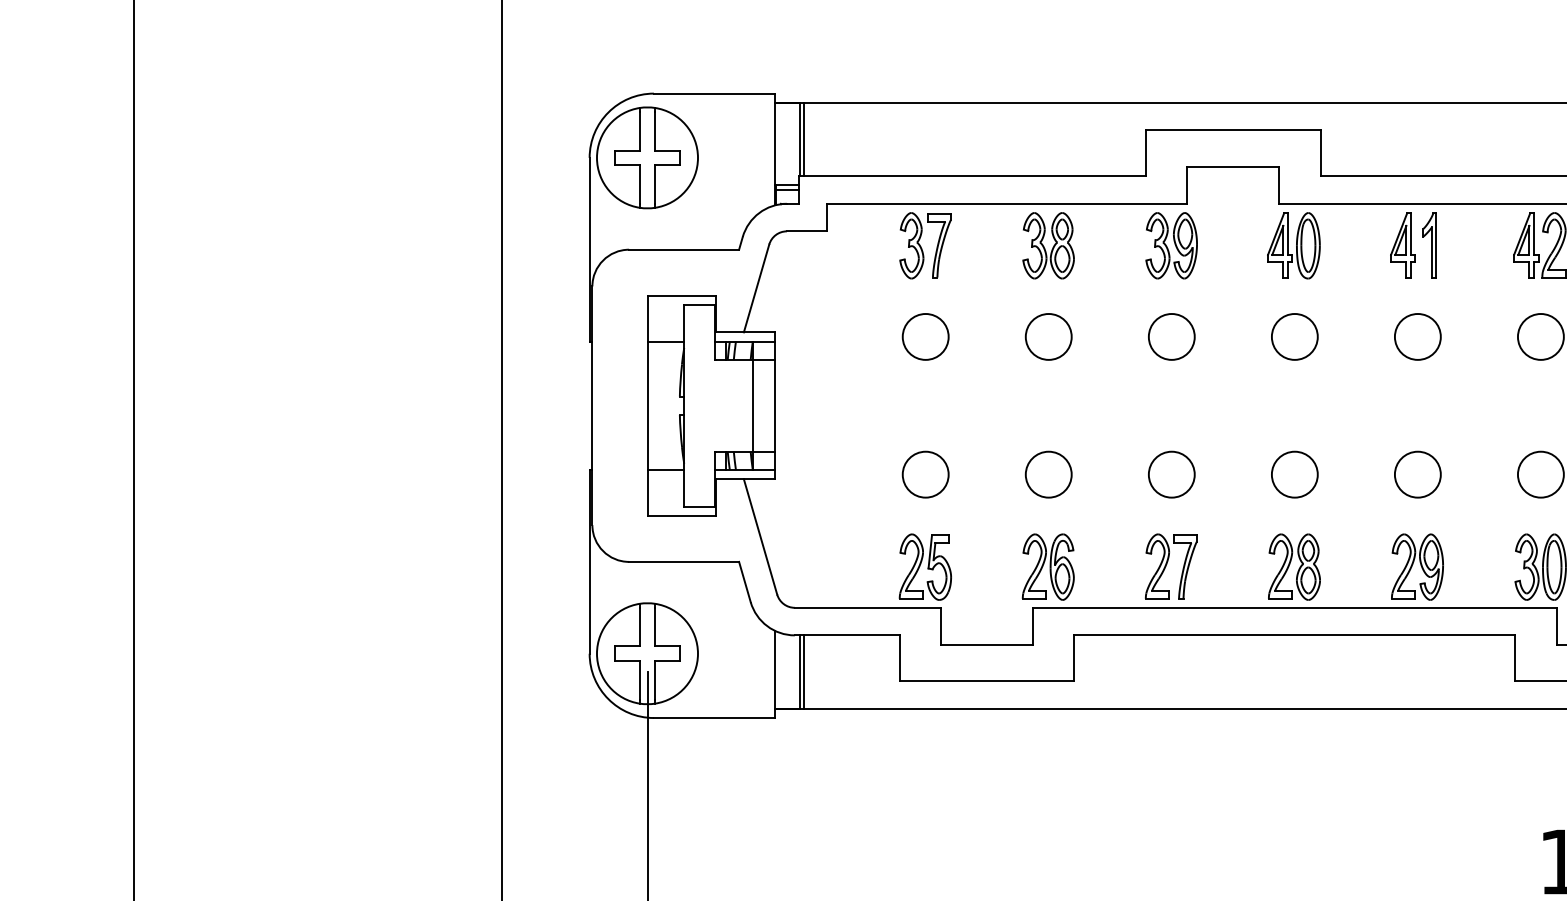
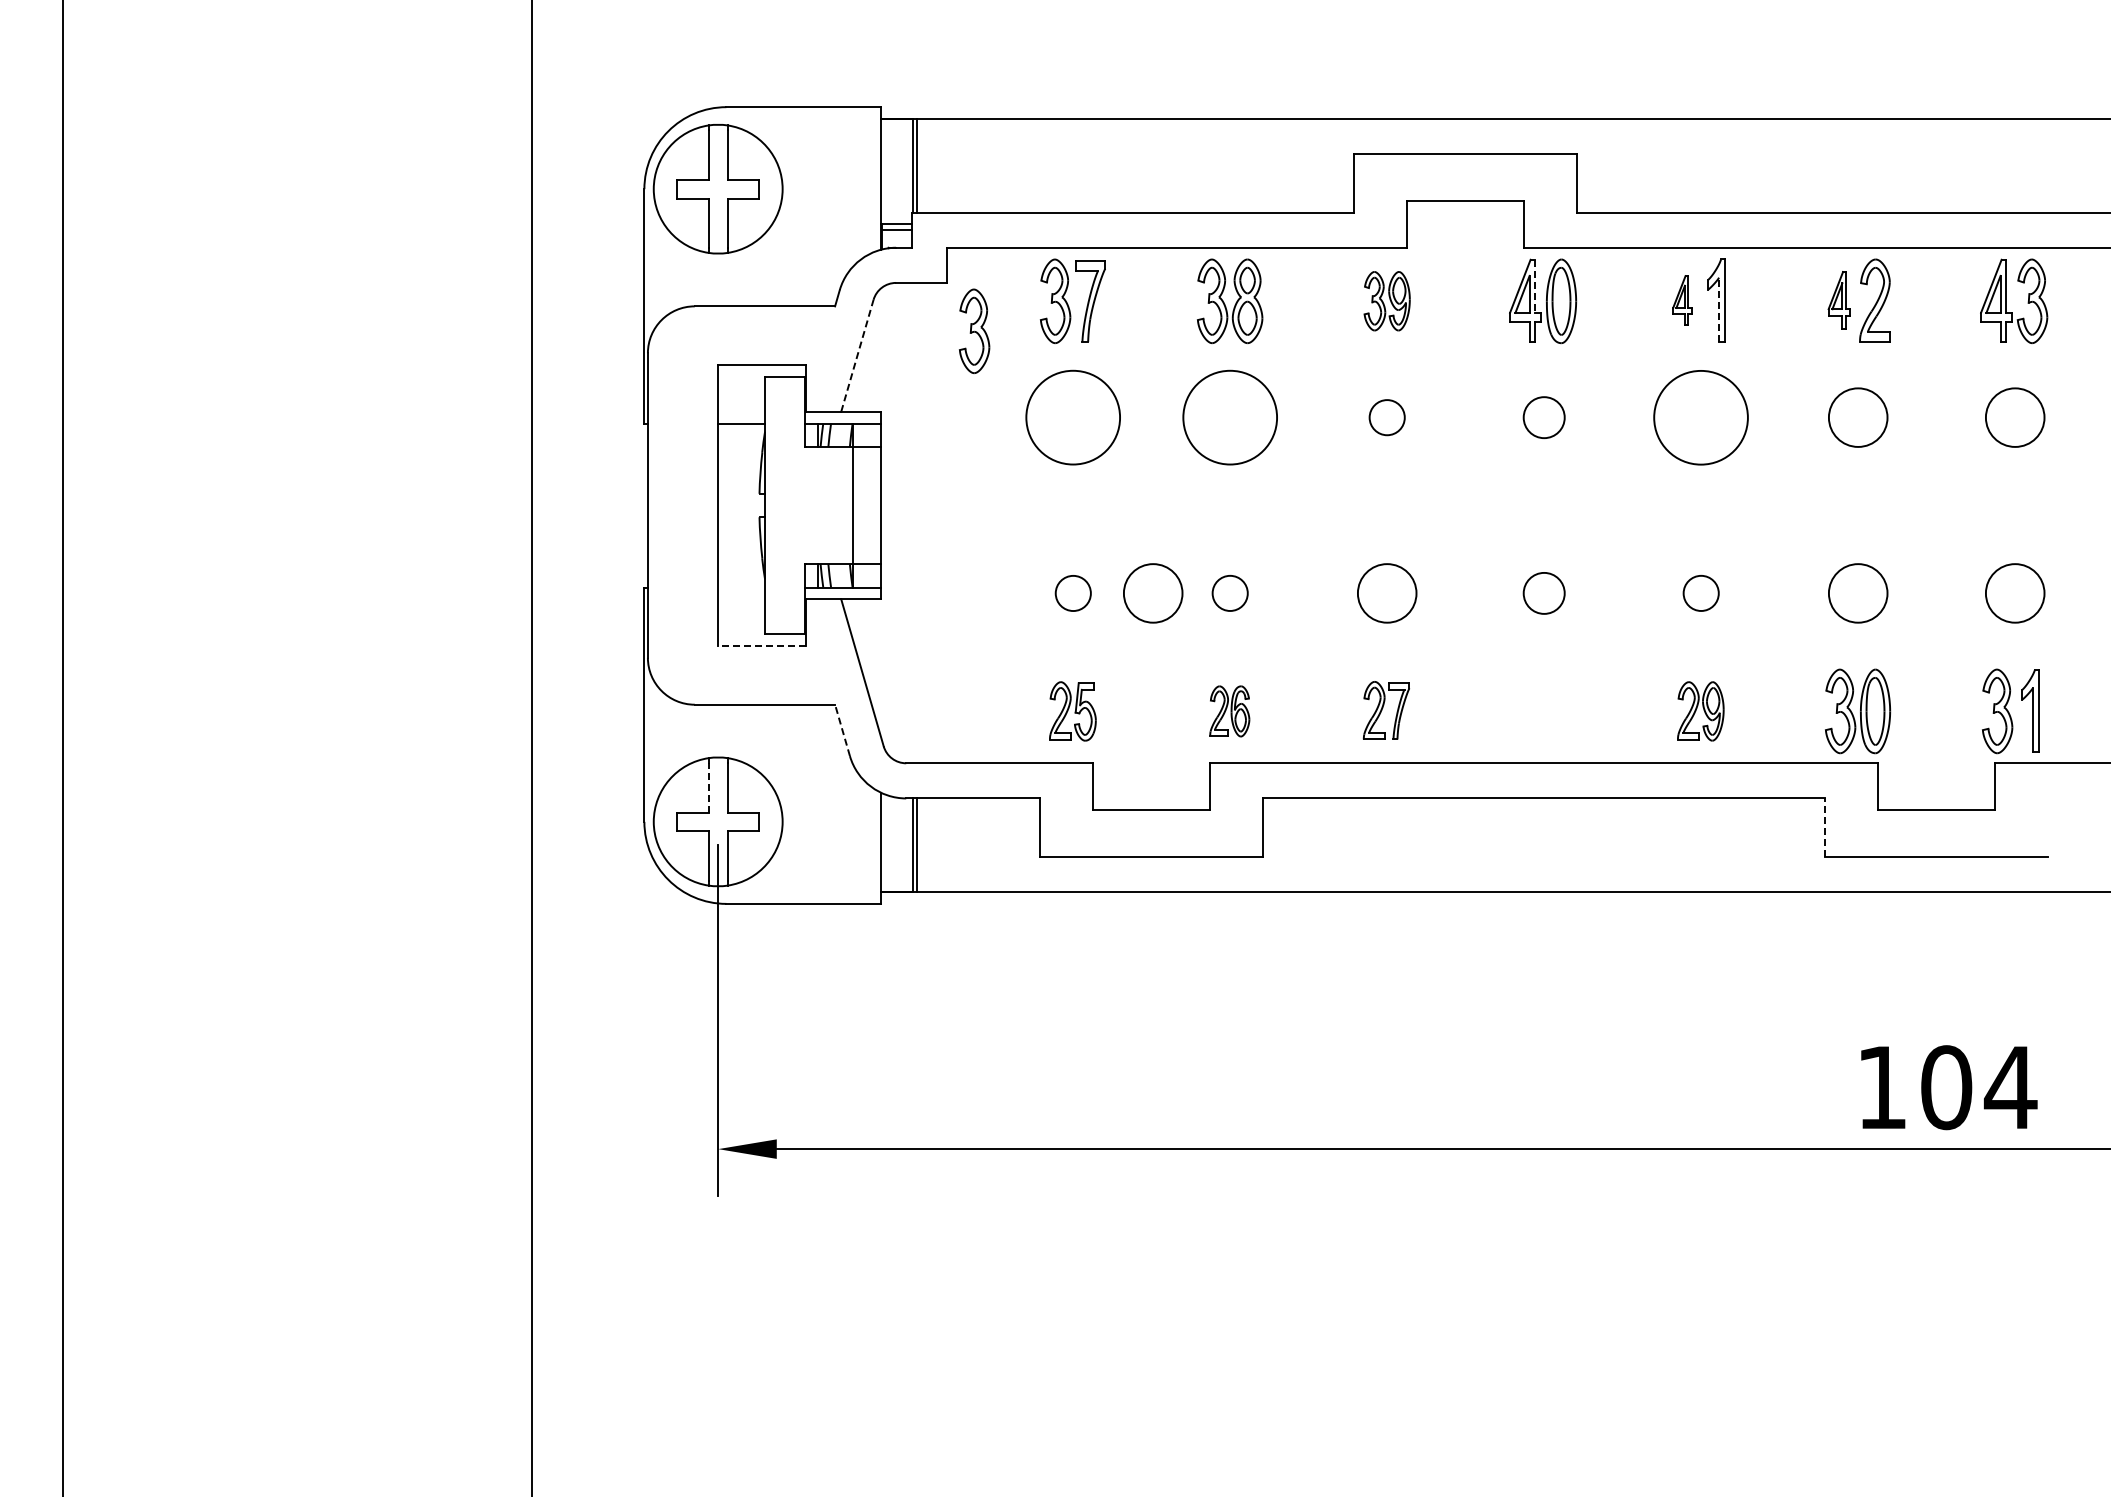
line: (1288, 234) -> (1535, 286), solid -> dashed
part: (1172, 245) -> (1387, 300), size x0.7
part: (1403, 245) -> (1682, 300), size x0.6
part: (1526, 245) -> (1839, 300), size x0.7
line: (1432, 252) -> (1719, 309), solid -> dashed
part: (848, 268) -> (974, 330), added
line: (756, 288) -> (857, 355), solid -> dashed
circle: (925, 336) -> (1072, 417), size x1.6
circle: (1048, 336) -> (1229, 417), size x1.6
circle: (1171, 336) -> (1386, 417), size x0.6
circle: (1294, 336) -> (1543, 417), size x0.7
circle: (1418, 336) -> (1701, 417), size x1.6
line: (665, 470) -> (741, 587), removed
circle: (925, 474) -> (1073, 593), size x0.6
circle: (988, 474) -> (1153, 593), added
circle: (1048, 474) -> (1229, 593), size x0.6
circle: (1294, 474) -> (1543, 593), size x0.7
circle: (1417, 474) -> (1700, 593), size x0.6
line: (682, 516) -> (762, 646), solid -> dashed
part: (1171, 566) -> (1386, 710), size x0.7
part: (1289, 566) -> (1537, 710), removed
part: (925, 567) -> (1072, 711), size x0.7
part: (1048, 567) -> (1229, 711), size x0.6
part: (1417, 567) -> (1700, 711), size x0.7
line: (744, 582) -> (842, 730), solid -> dashed
line: (639, 626) -> (708, 787), solid -> dashed
line: (1515, 658) -> (1825, 827), solid -> dashed

